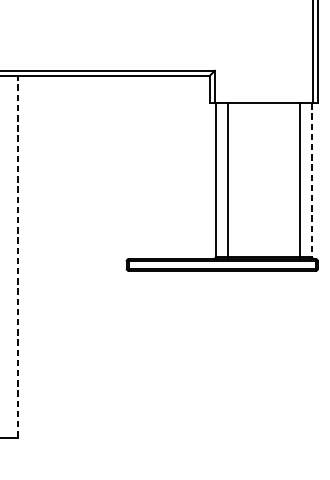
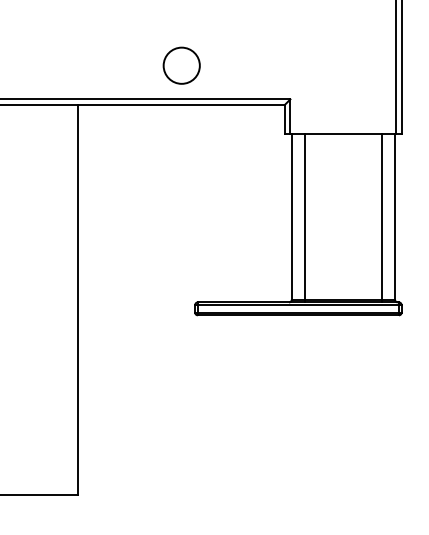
circle: (113, 39) -> (181, 65), added
line: (312, 180) -> (395, 217), dashed -> solid
line: (18, 256) -> (78, 299), dashed -> solid

